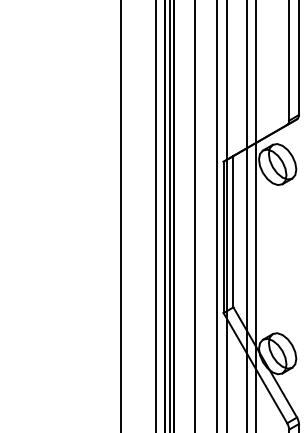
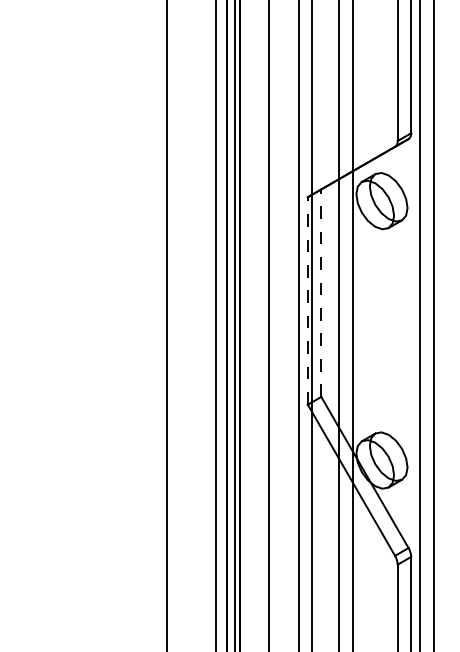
line: (233, 231) -> (321, 293), solid -> dashed
line: (223, 237) -> (307, 300), solid -> dashed

